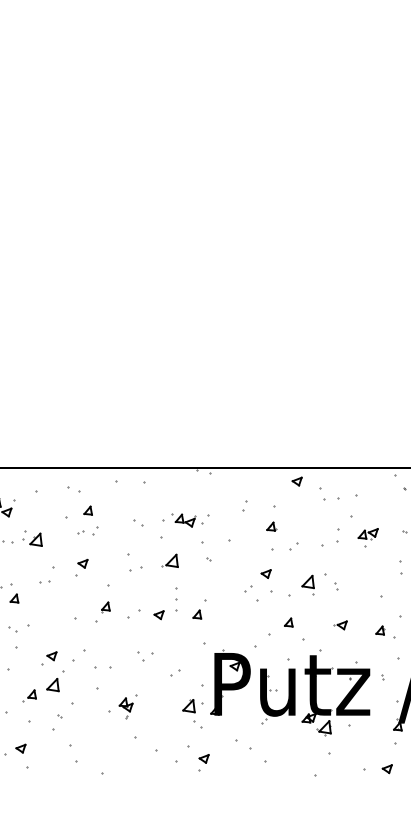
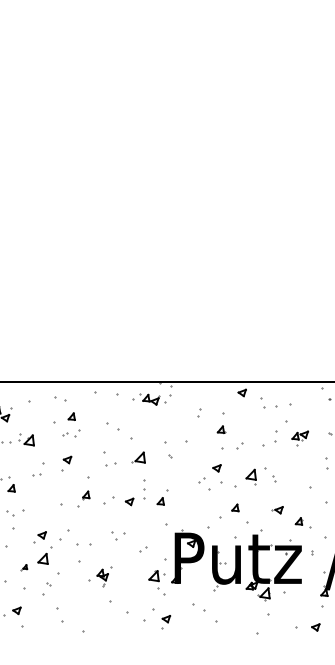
part: (185, 520) -> (151, 399), moved
part: (138, 522) -> (112, 426), size x1.6
part: (384, 631) -> (302, 522), moved
part: (28, 695) -> (23, 567), size x0.6

